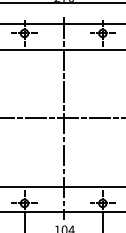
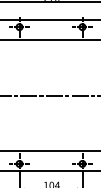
line: (63, 118) -> (50, 95), removed

